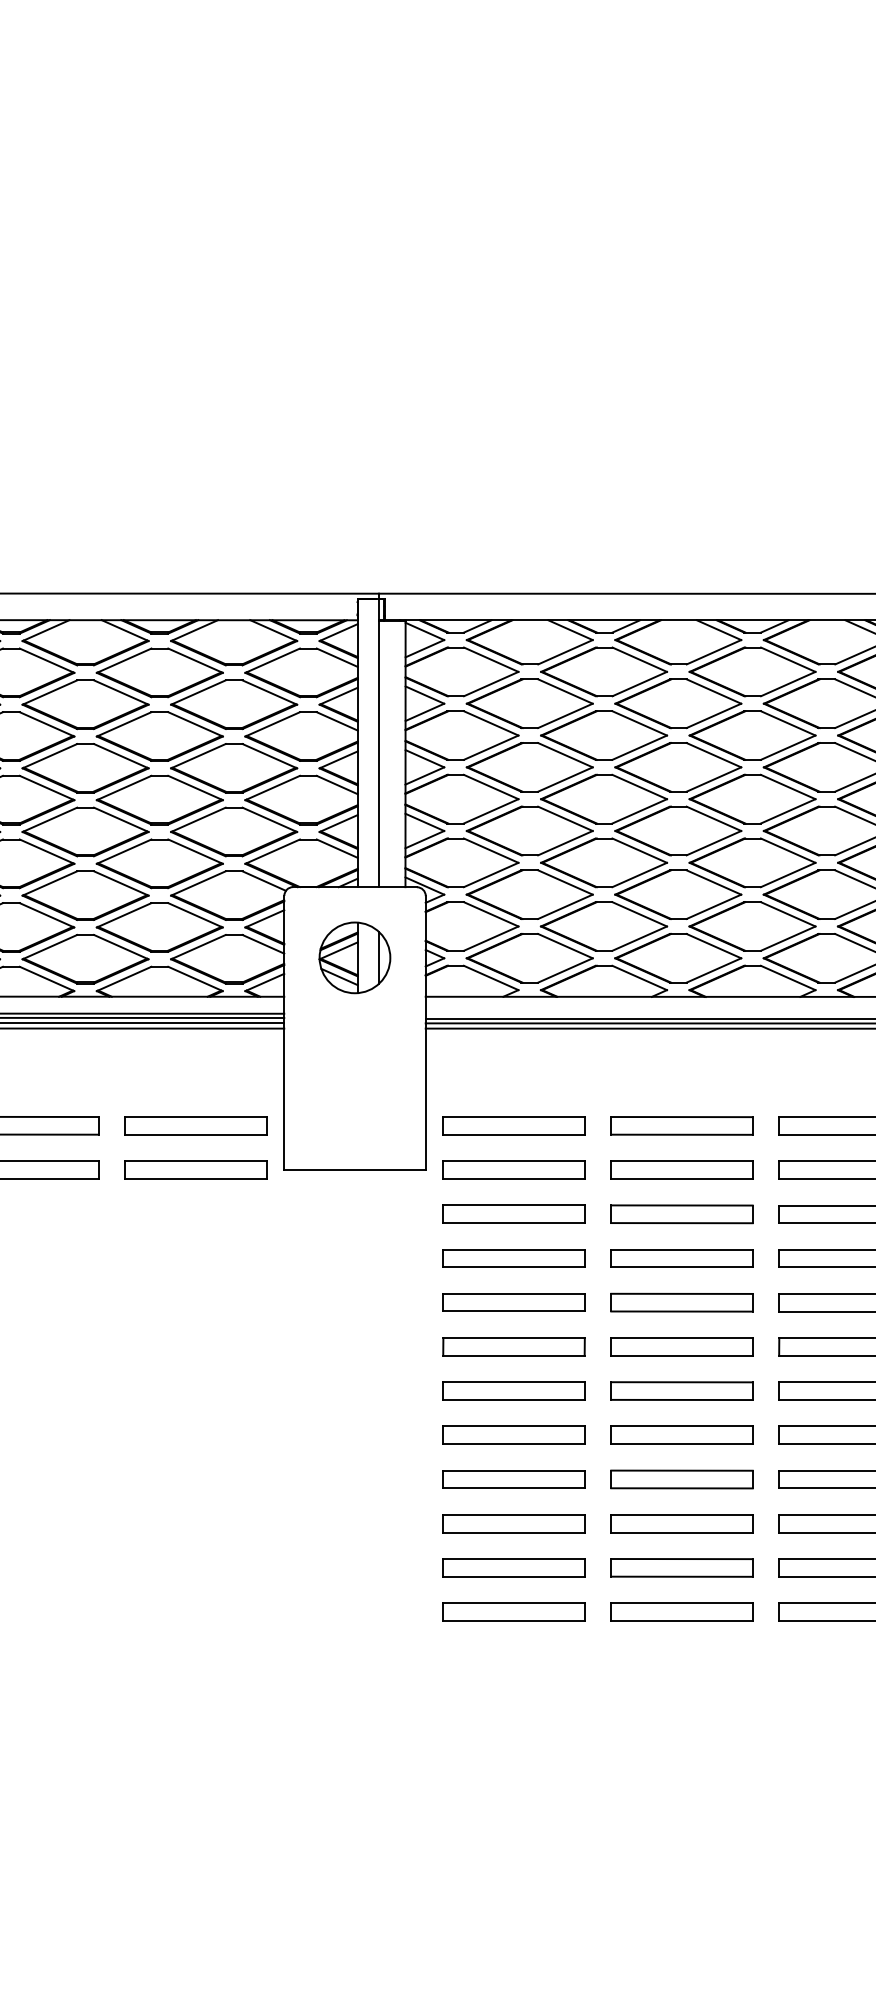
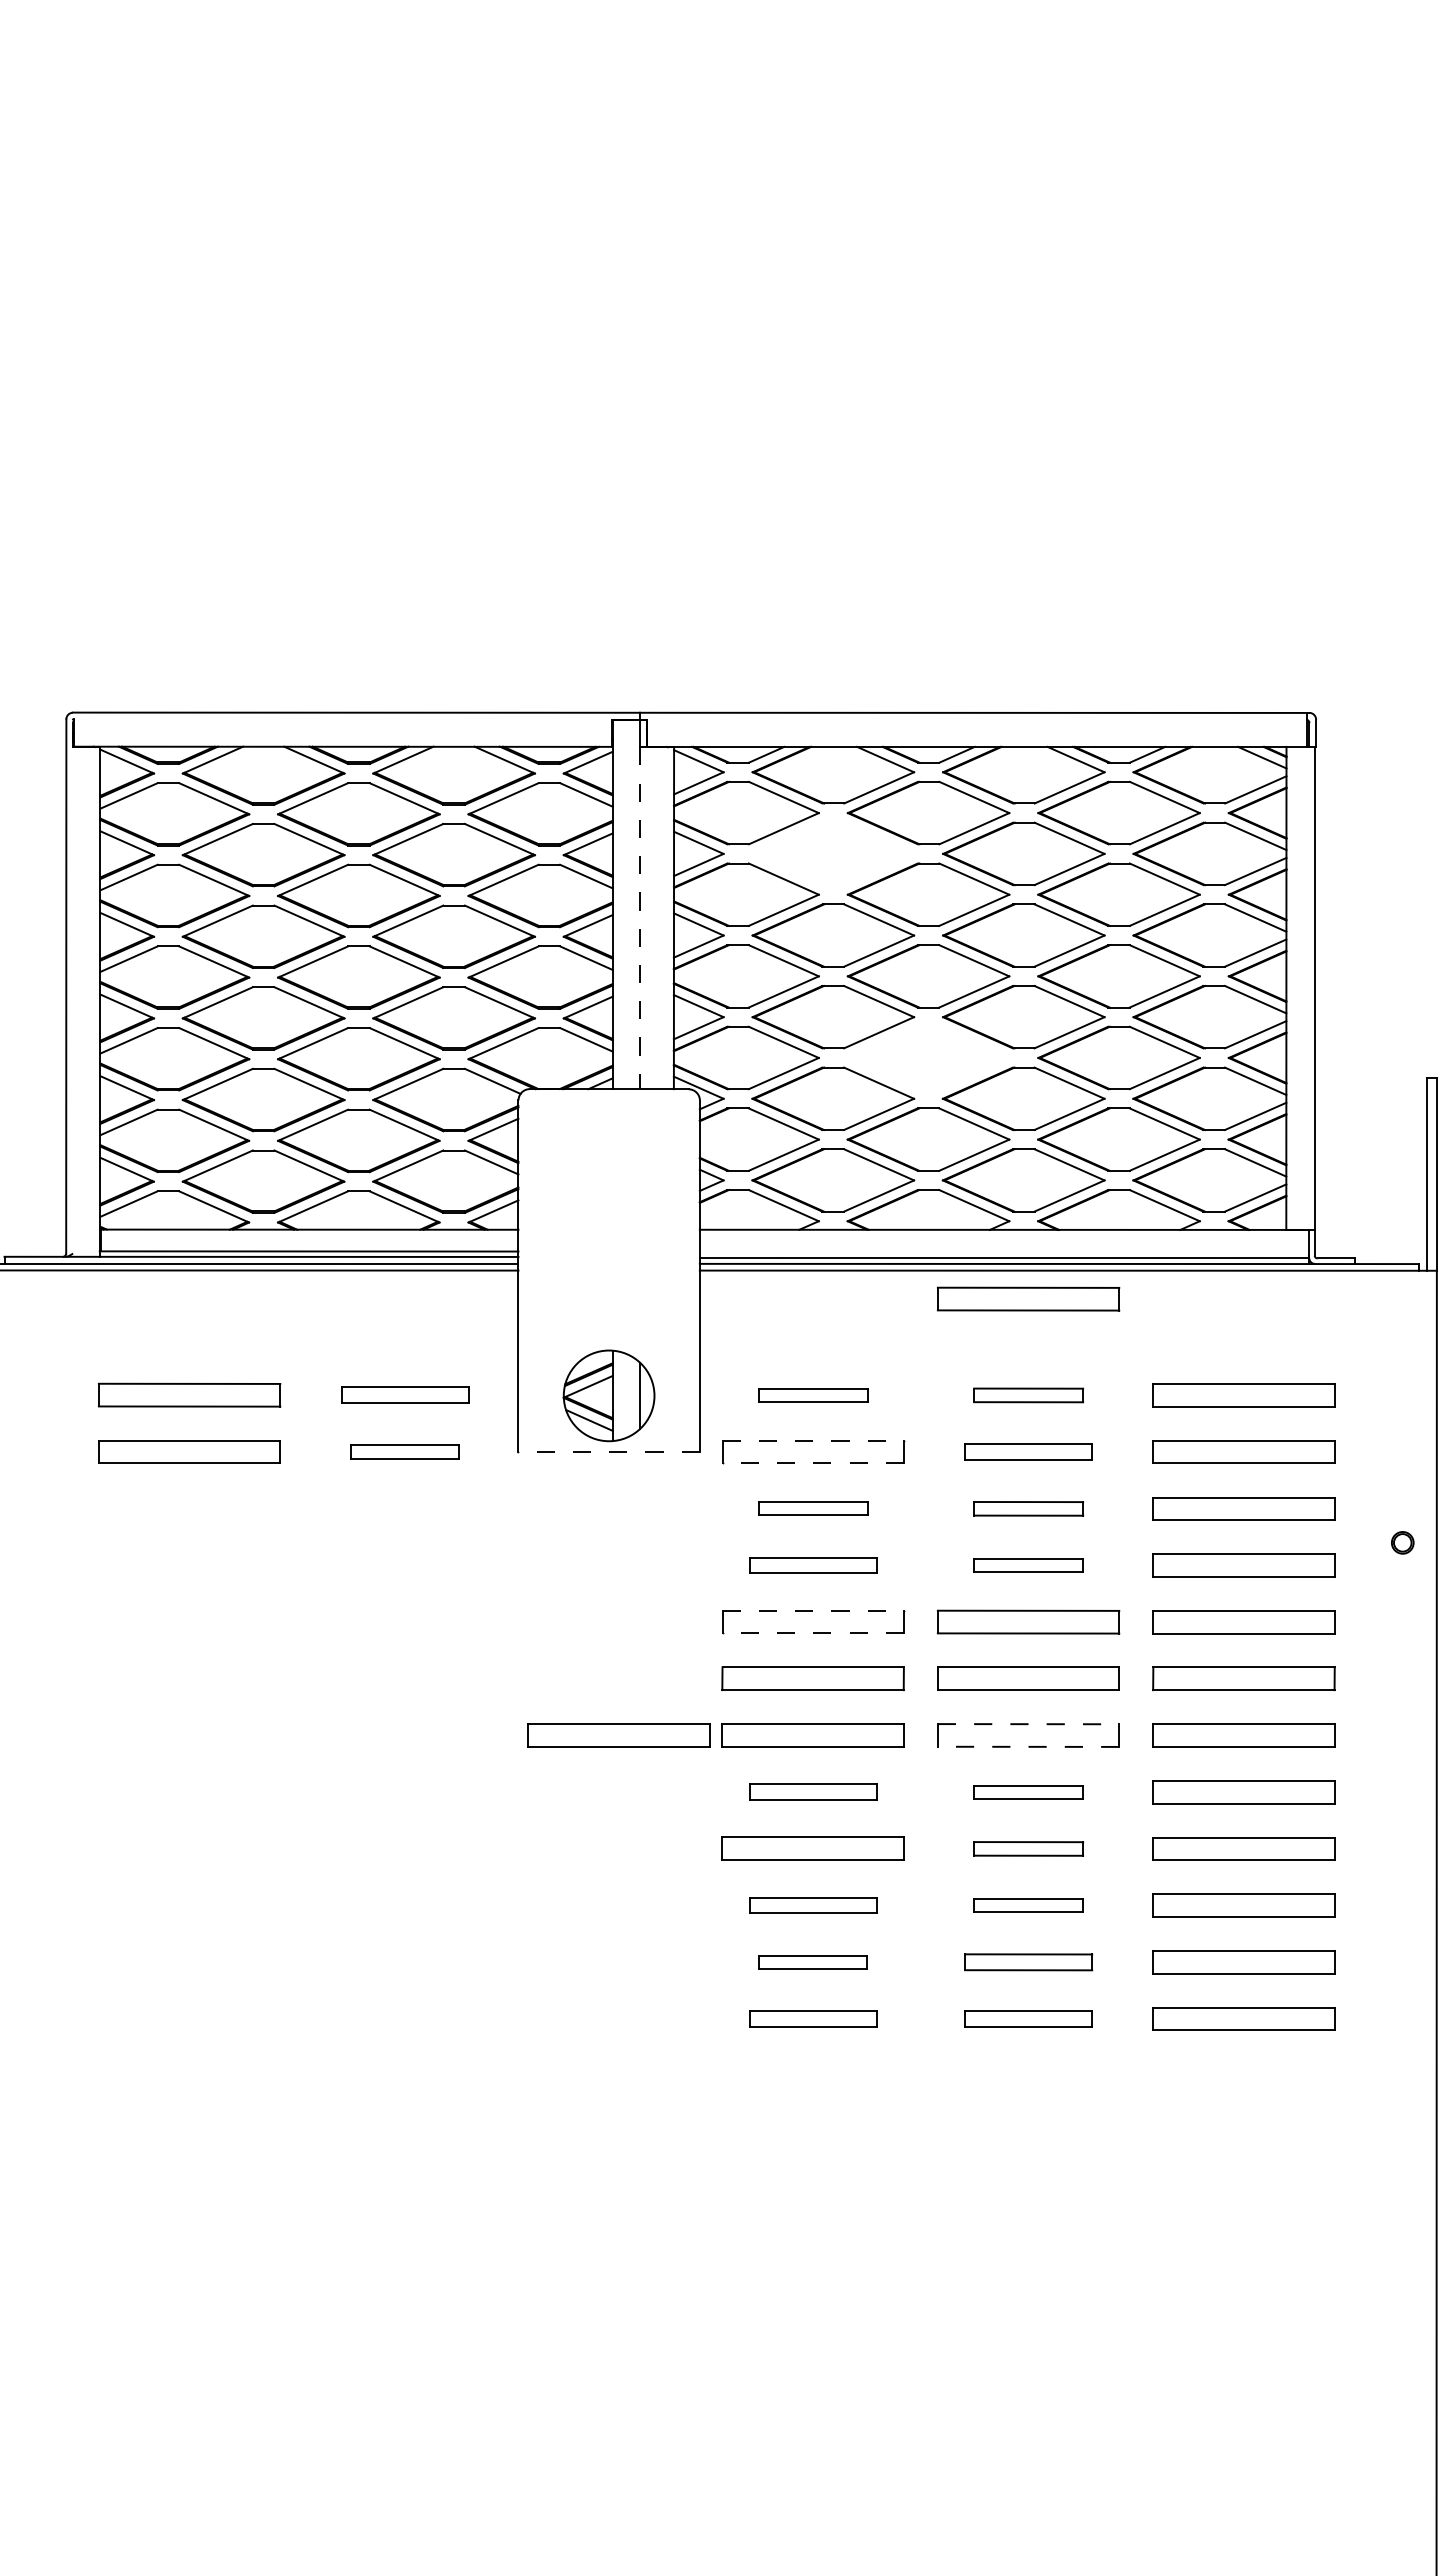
part: (529, 703) -> (833, 853), removed
line: (378, 754) -> (639, 918), solid -> dashed
part: (603, 862) -> (928, 1057), removed
part: (354, 957) -> (608, 1395), moved
part: (681, 1050) -> (1028, 1298), added
part: (195, 1126) -> (404, 1395), size x0.7
part: (514, 1126) -> (813, 1395), size x0.6
part: (681, 1126) -> (1028, 1395), size x0.6
line: (514, 1161) -> (813, 1440), solid -> dashed
part: (195, 1169) -> (404, 1451), size x0.6
line: (355, 1169) -> (609, 1451), solid -> dashed
part: (681, 1169) -> (1028, 1451), size x0.7
line: (514, 1179) -> (813, 1463), solid -> dashed
part: (514, 1214) -> (813, 1508), size x0.6
part: (681, 1214) -> (1028, 1508), size x0.6
part: (514, 1258) -> (813, 1565), size x0.7
part: (681, 1258) -> (1028, 1565), size x0.6
line: (514, 1293) -> (813, 1610), solid -> dashed
line: (514, 1311) -> (813, 1633), solid -> dashed
line: (681, 1382) -> (1028, 1724), solid -> dashed
part: (362, 1391) -> (618, 1735), added
line: (681, 1399) -> (1028, 1746), solid -> dashed
part: (513, 1435) -> (812, 1792), size x0.7
part: (681, 1435) -> (1028, 1792), size x0.6
part: (681, 1479) -> (1028, 1848), size x0.6
part: (513, 1523) -> (812, 1905), size x0.7
part: (681, 1523) -> (1028, 1905), size x0.6
part: (513, 1568) -> (812, 1962), size x0.6
part: (681, 1568) -> (1028, 1962), size x0.7
part: (513, 1611) -> (812, 2018), size x0.7
part: (681, 1611) -> (1028, 2018), size x0.7

